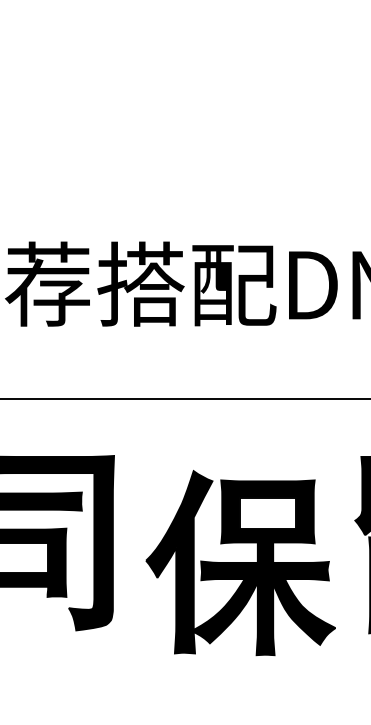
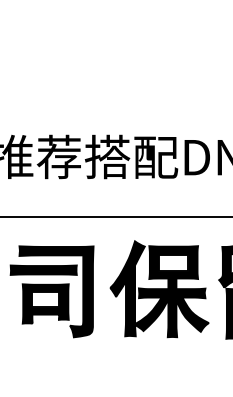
part: (240, 563) -> (159, 289), moved

